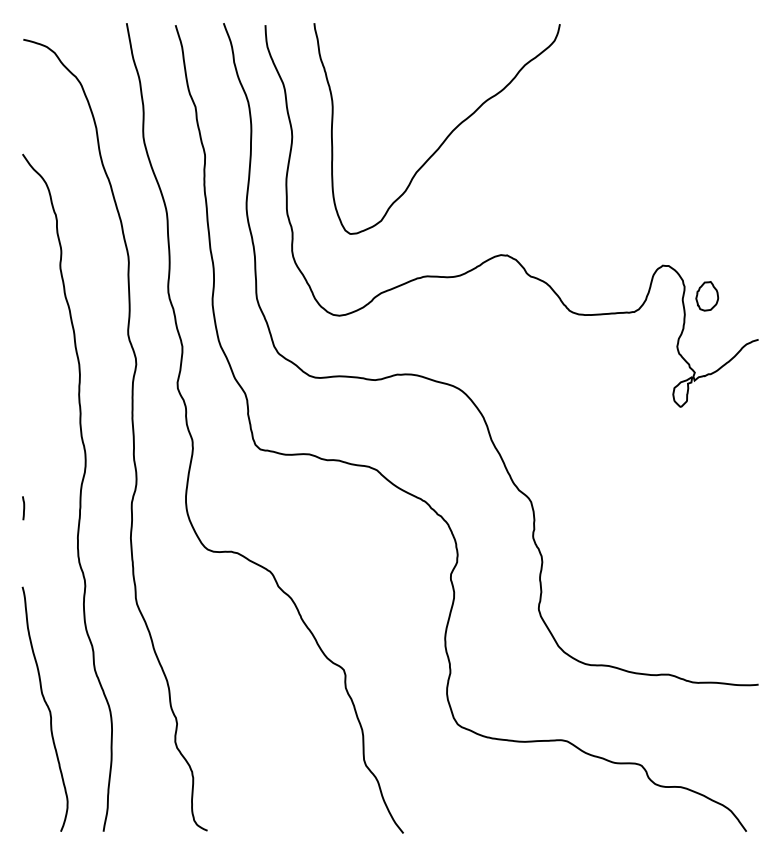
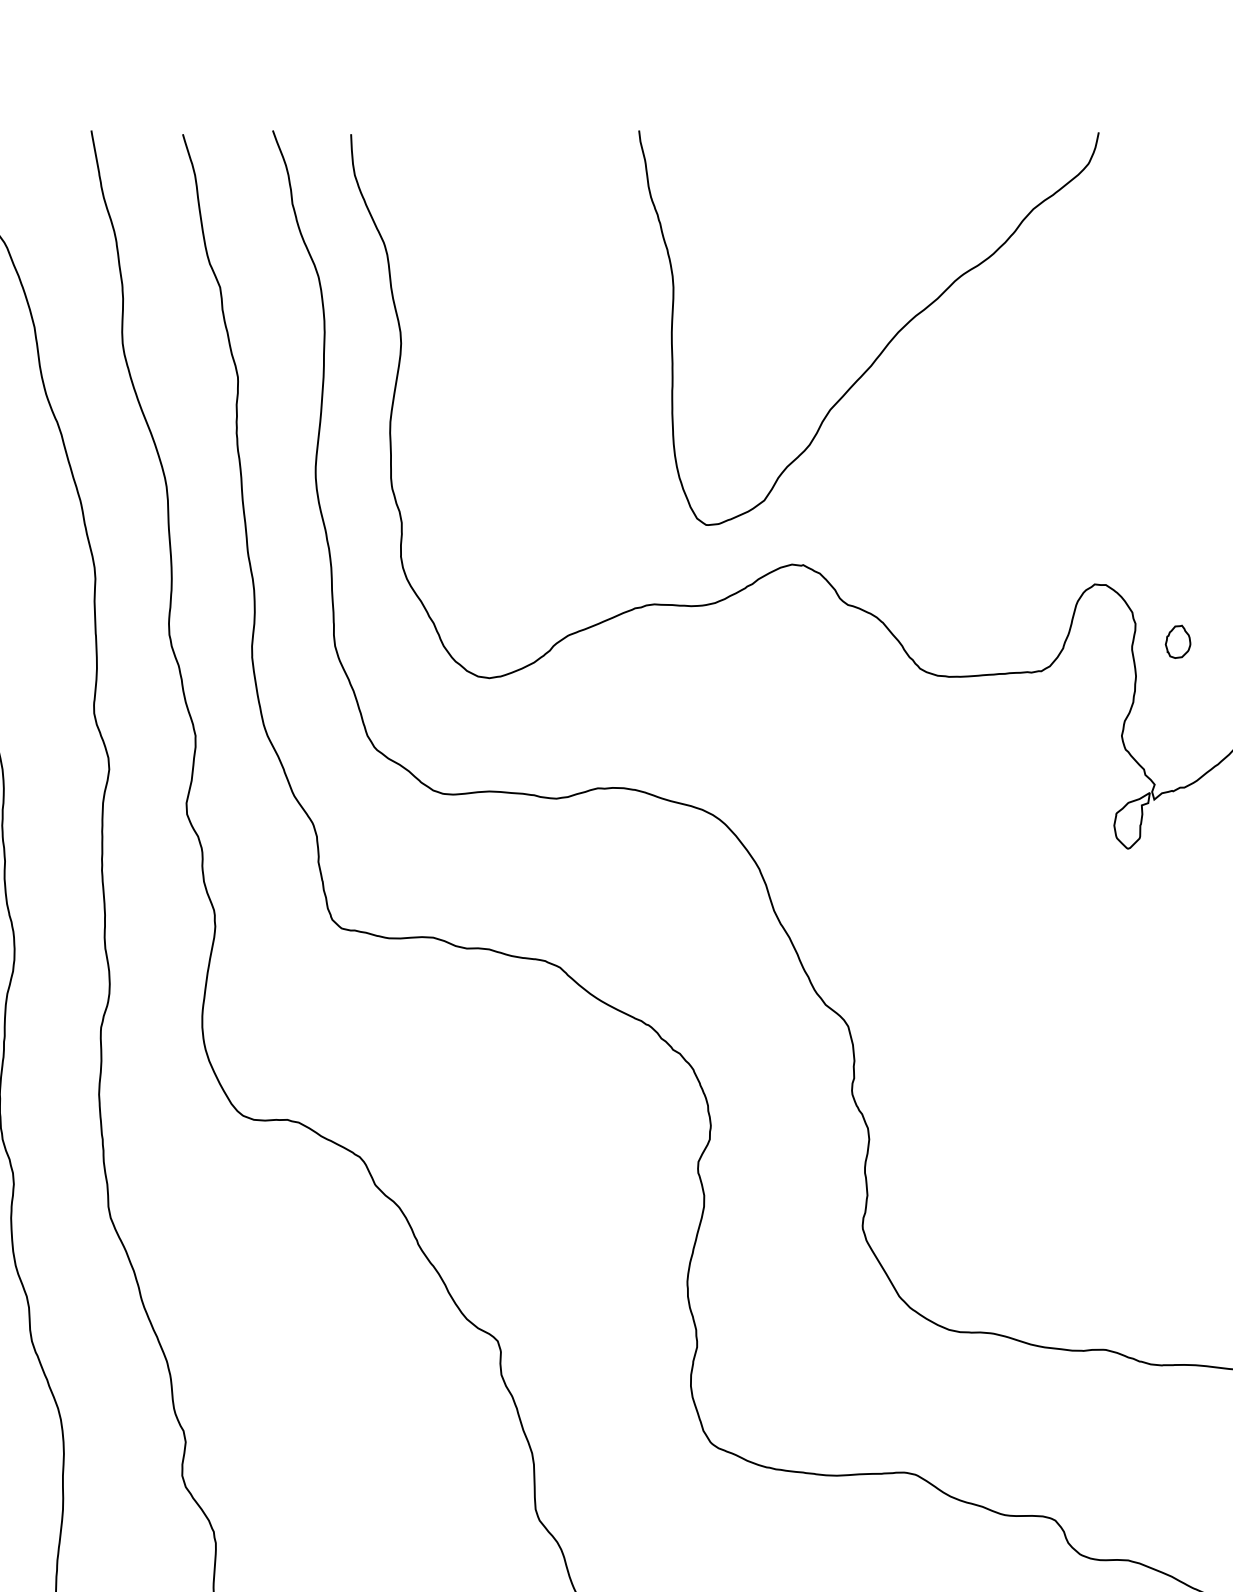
curve: (446, 136) -> (886, 342), moved
part: (707, 296) -> (1178, 642), size x0.6

